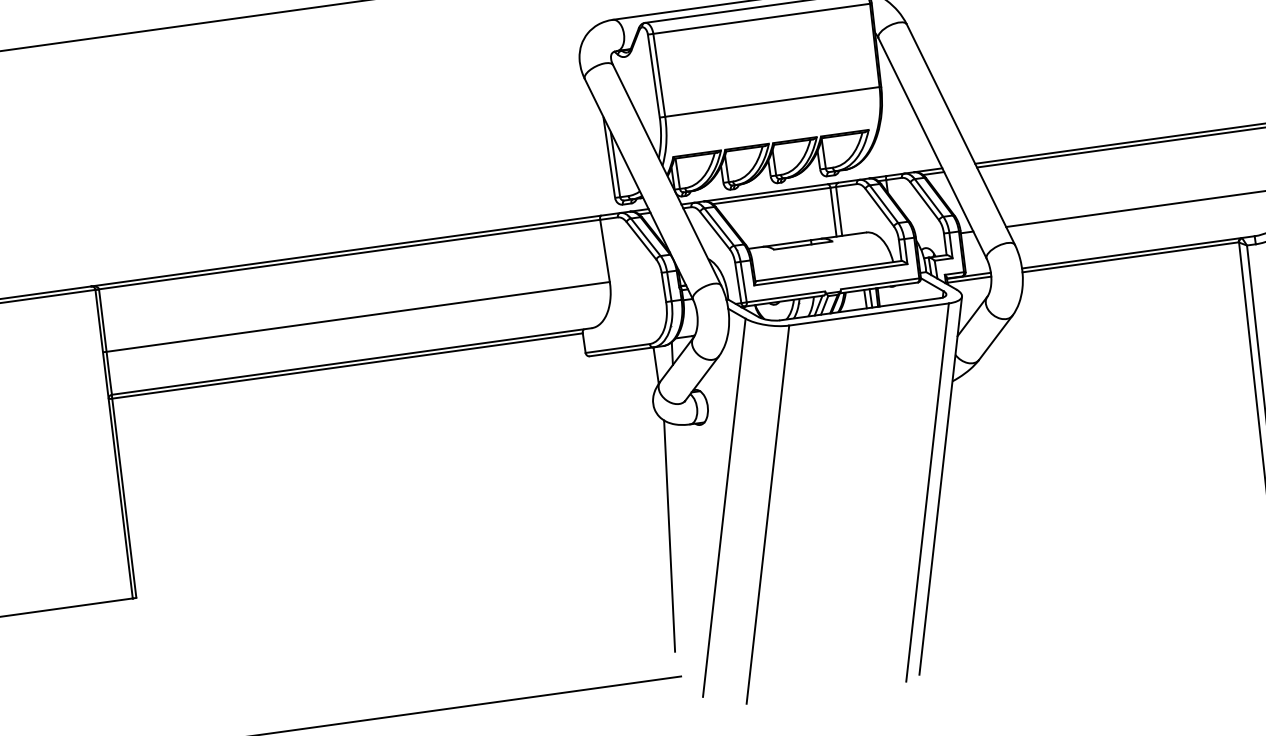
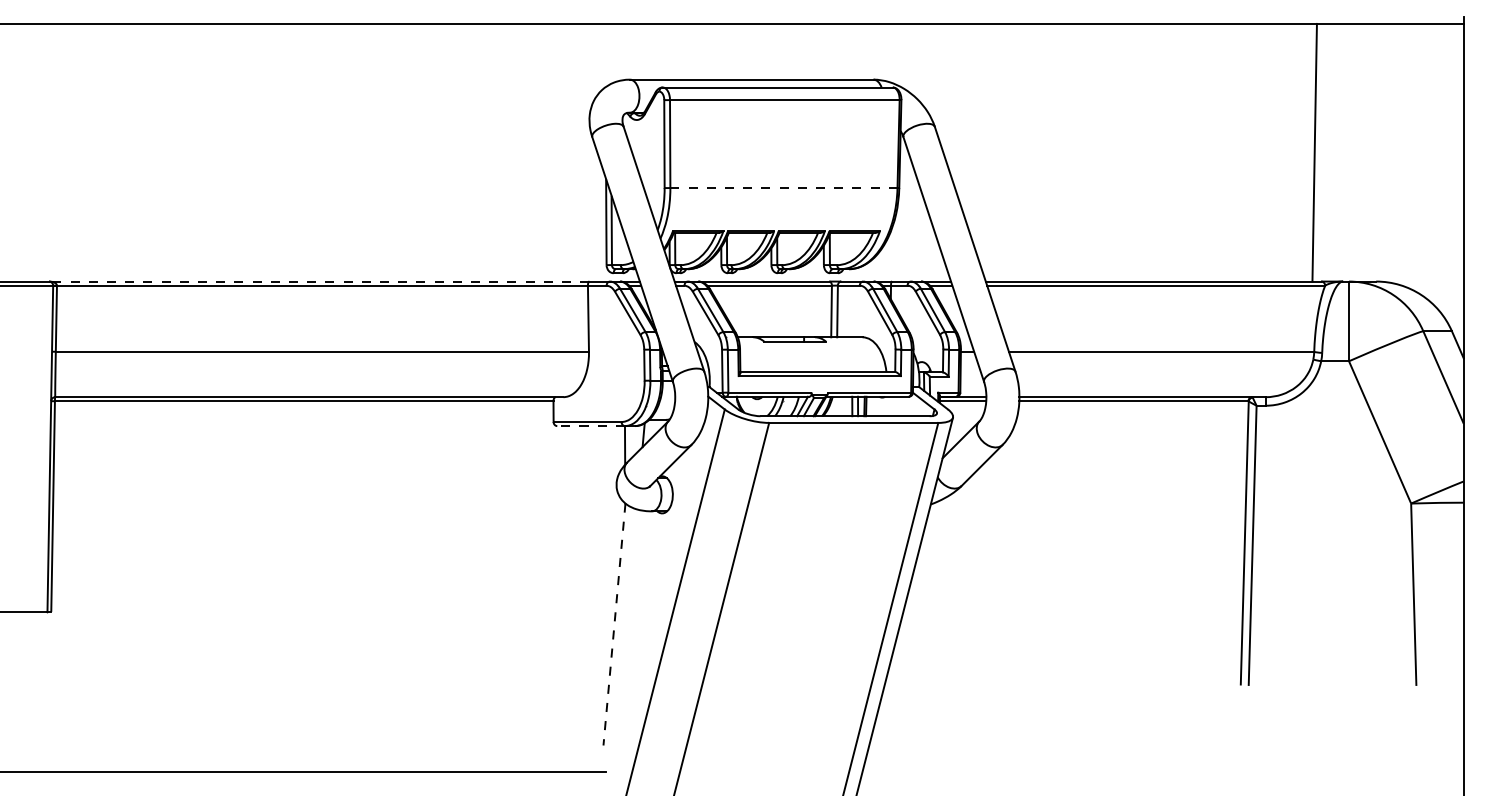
line: (772, 102) -> (783, 188), solid -> dashed
line: (345, 251) -> (318, 281), solid -> dashed
line: (621, 352) -> (591, 426), solid -> dashed
line: (669, 537) -> (614, 625), solid -> dashed

